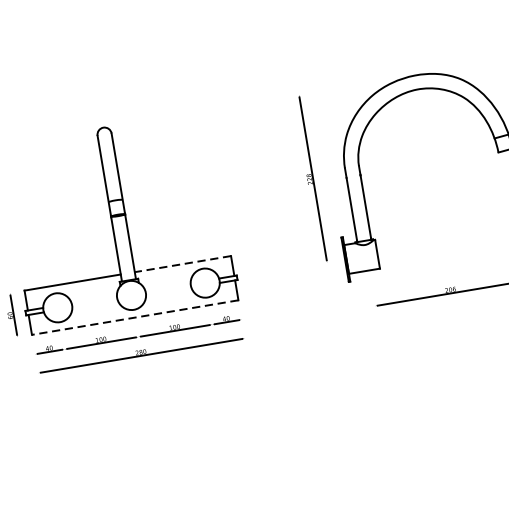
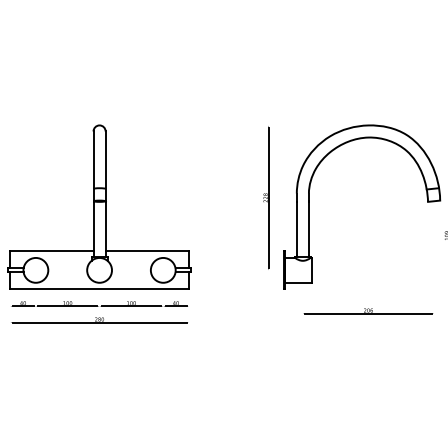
line: (183, 264) -> (147, 251), dashed -> solid
line: (135, 317) -> (99, 289), dashed -> solid

